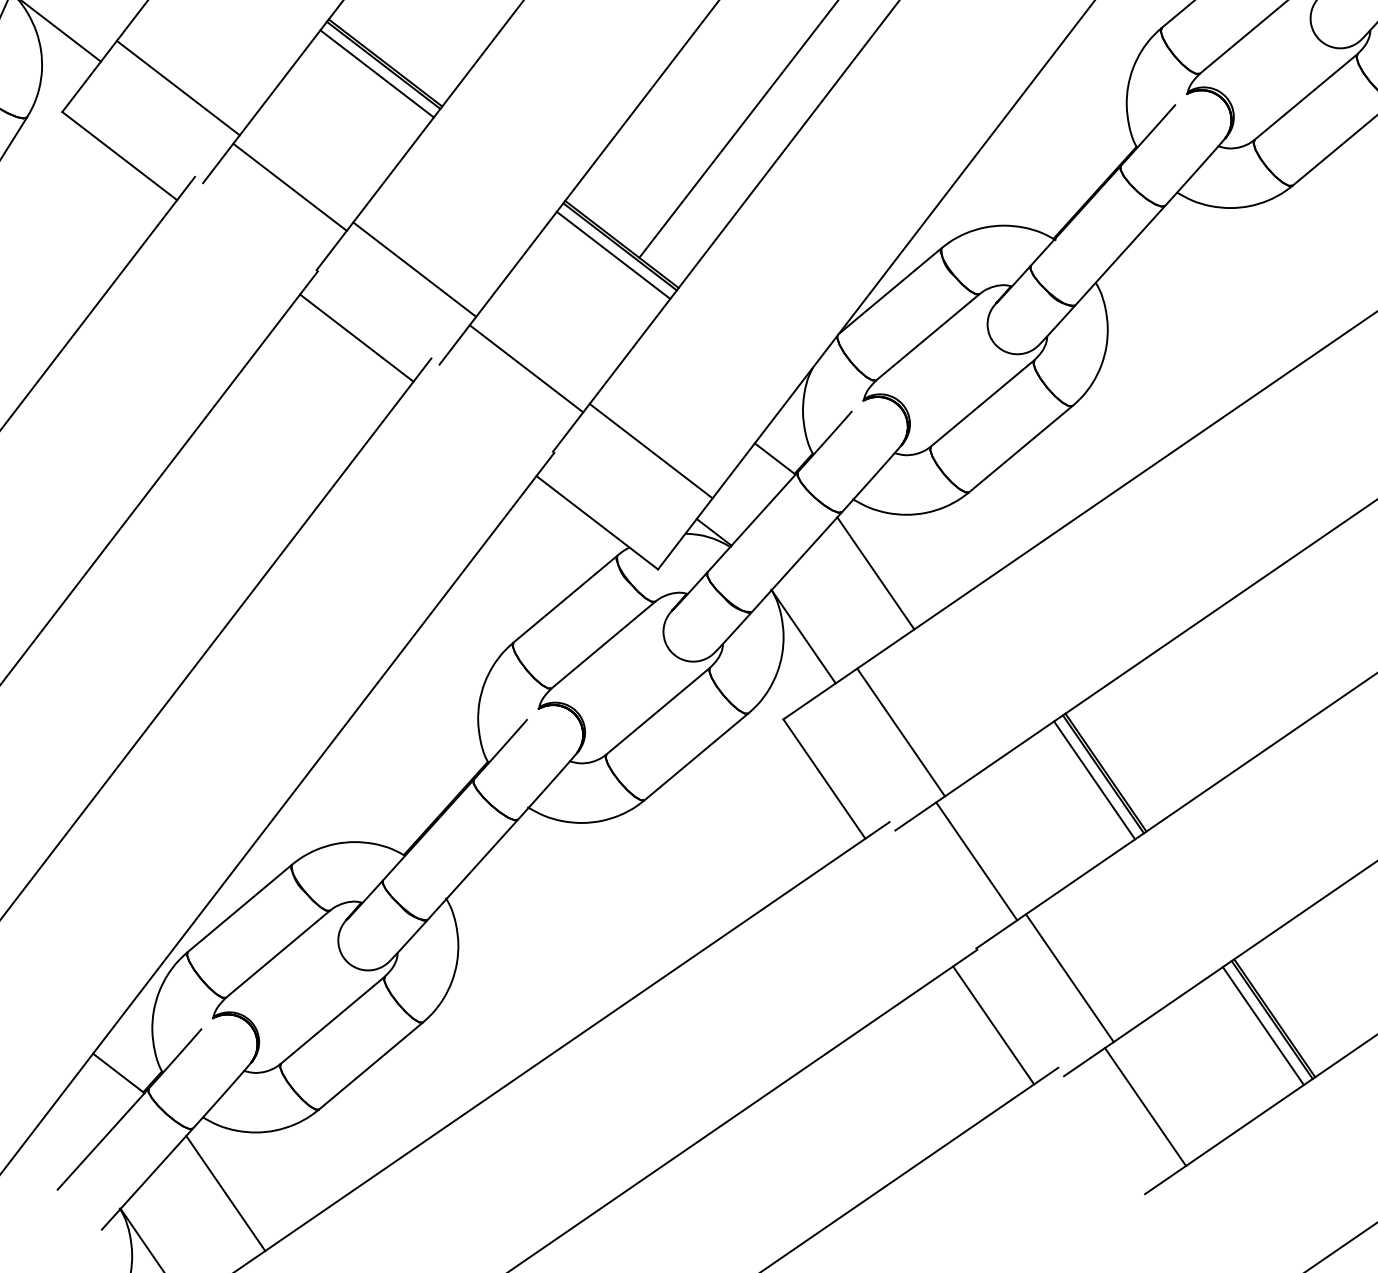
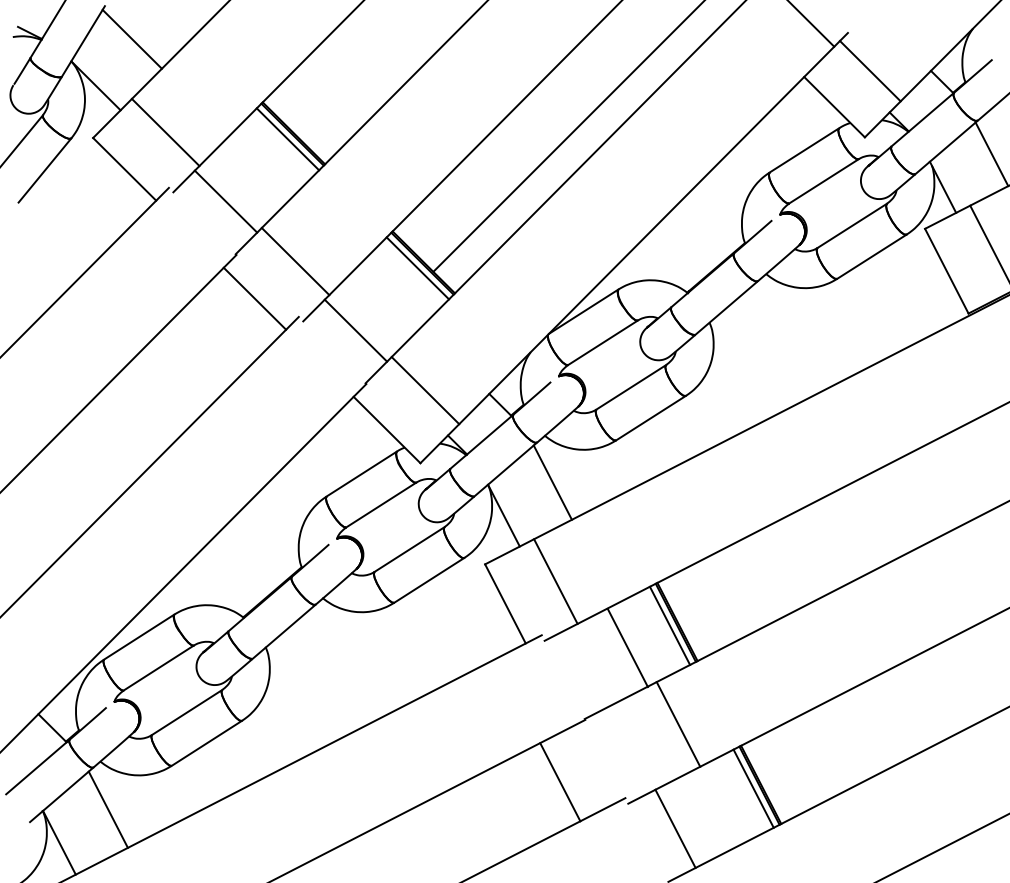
line: (976, 860) -> (627, 647), moved
line: (1069, 978) -> (678, 724), moved
line: (993, 1025) -> (560, 782), moved

